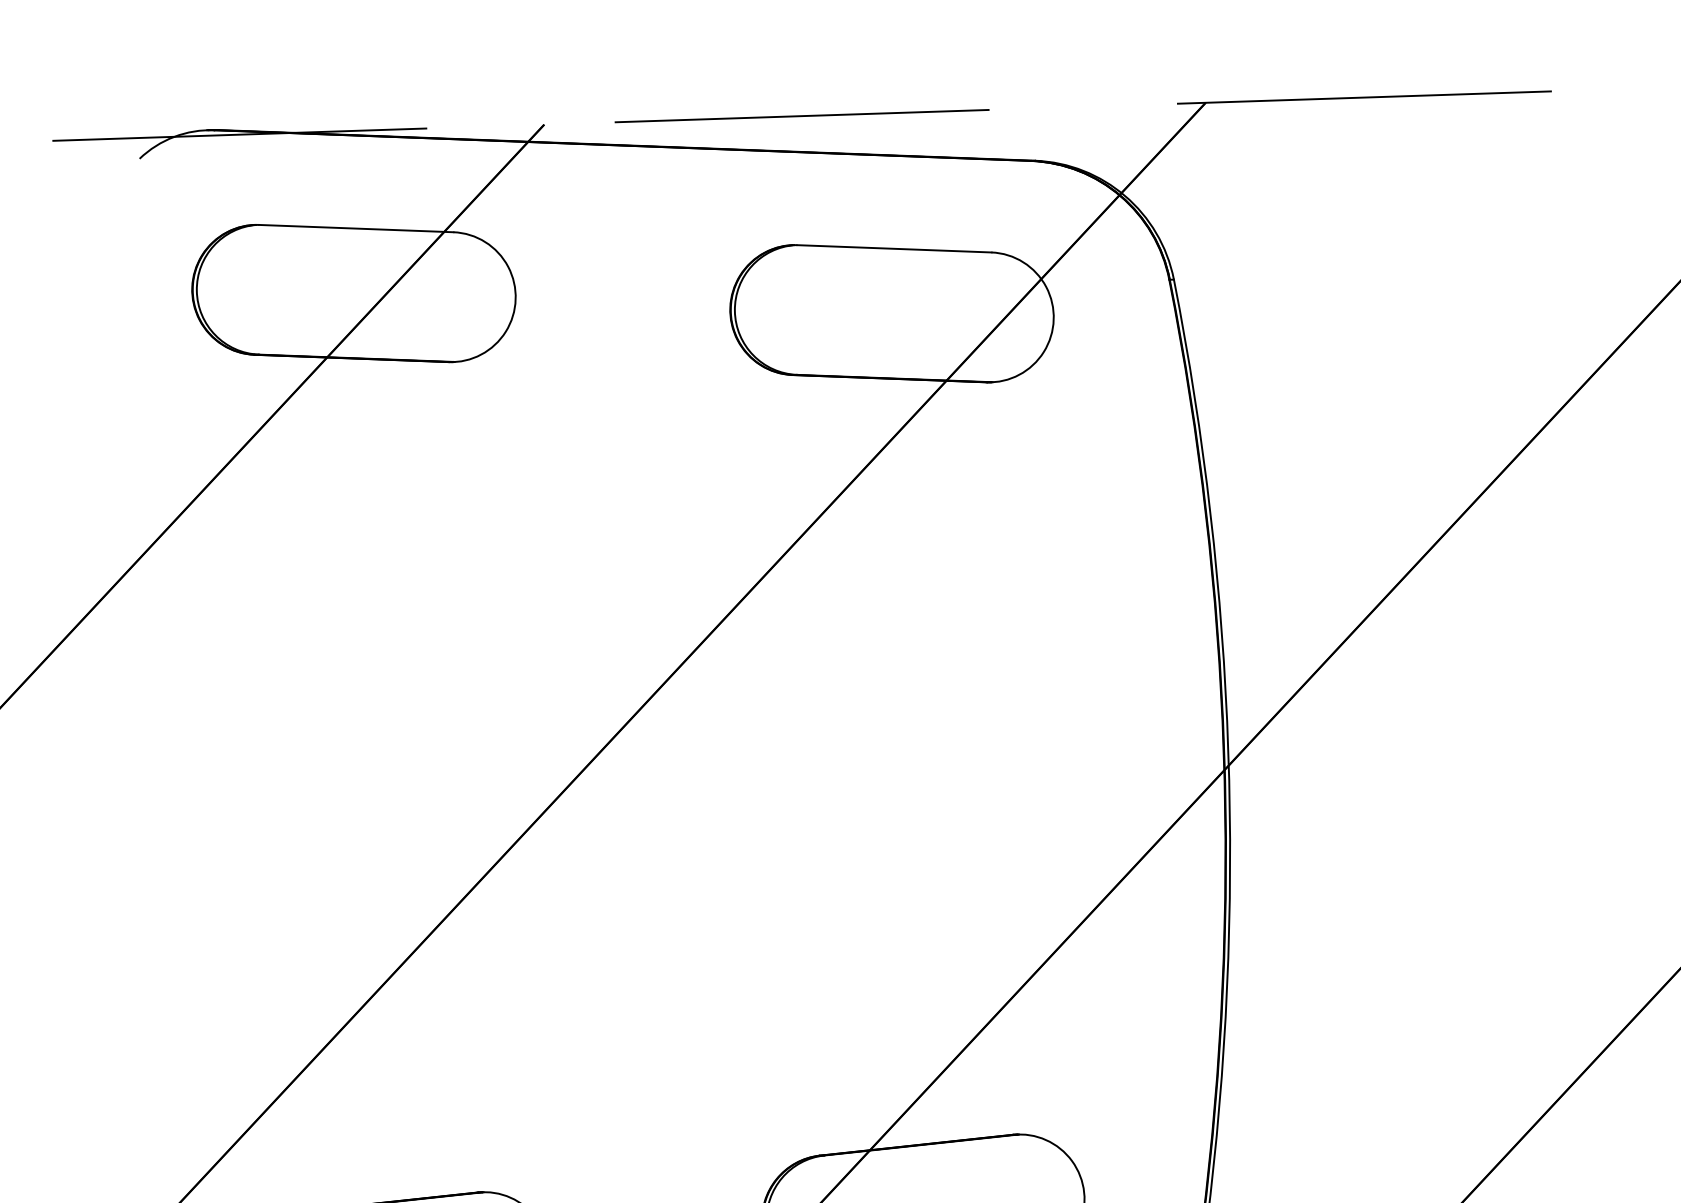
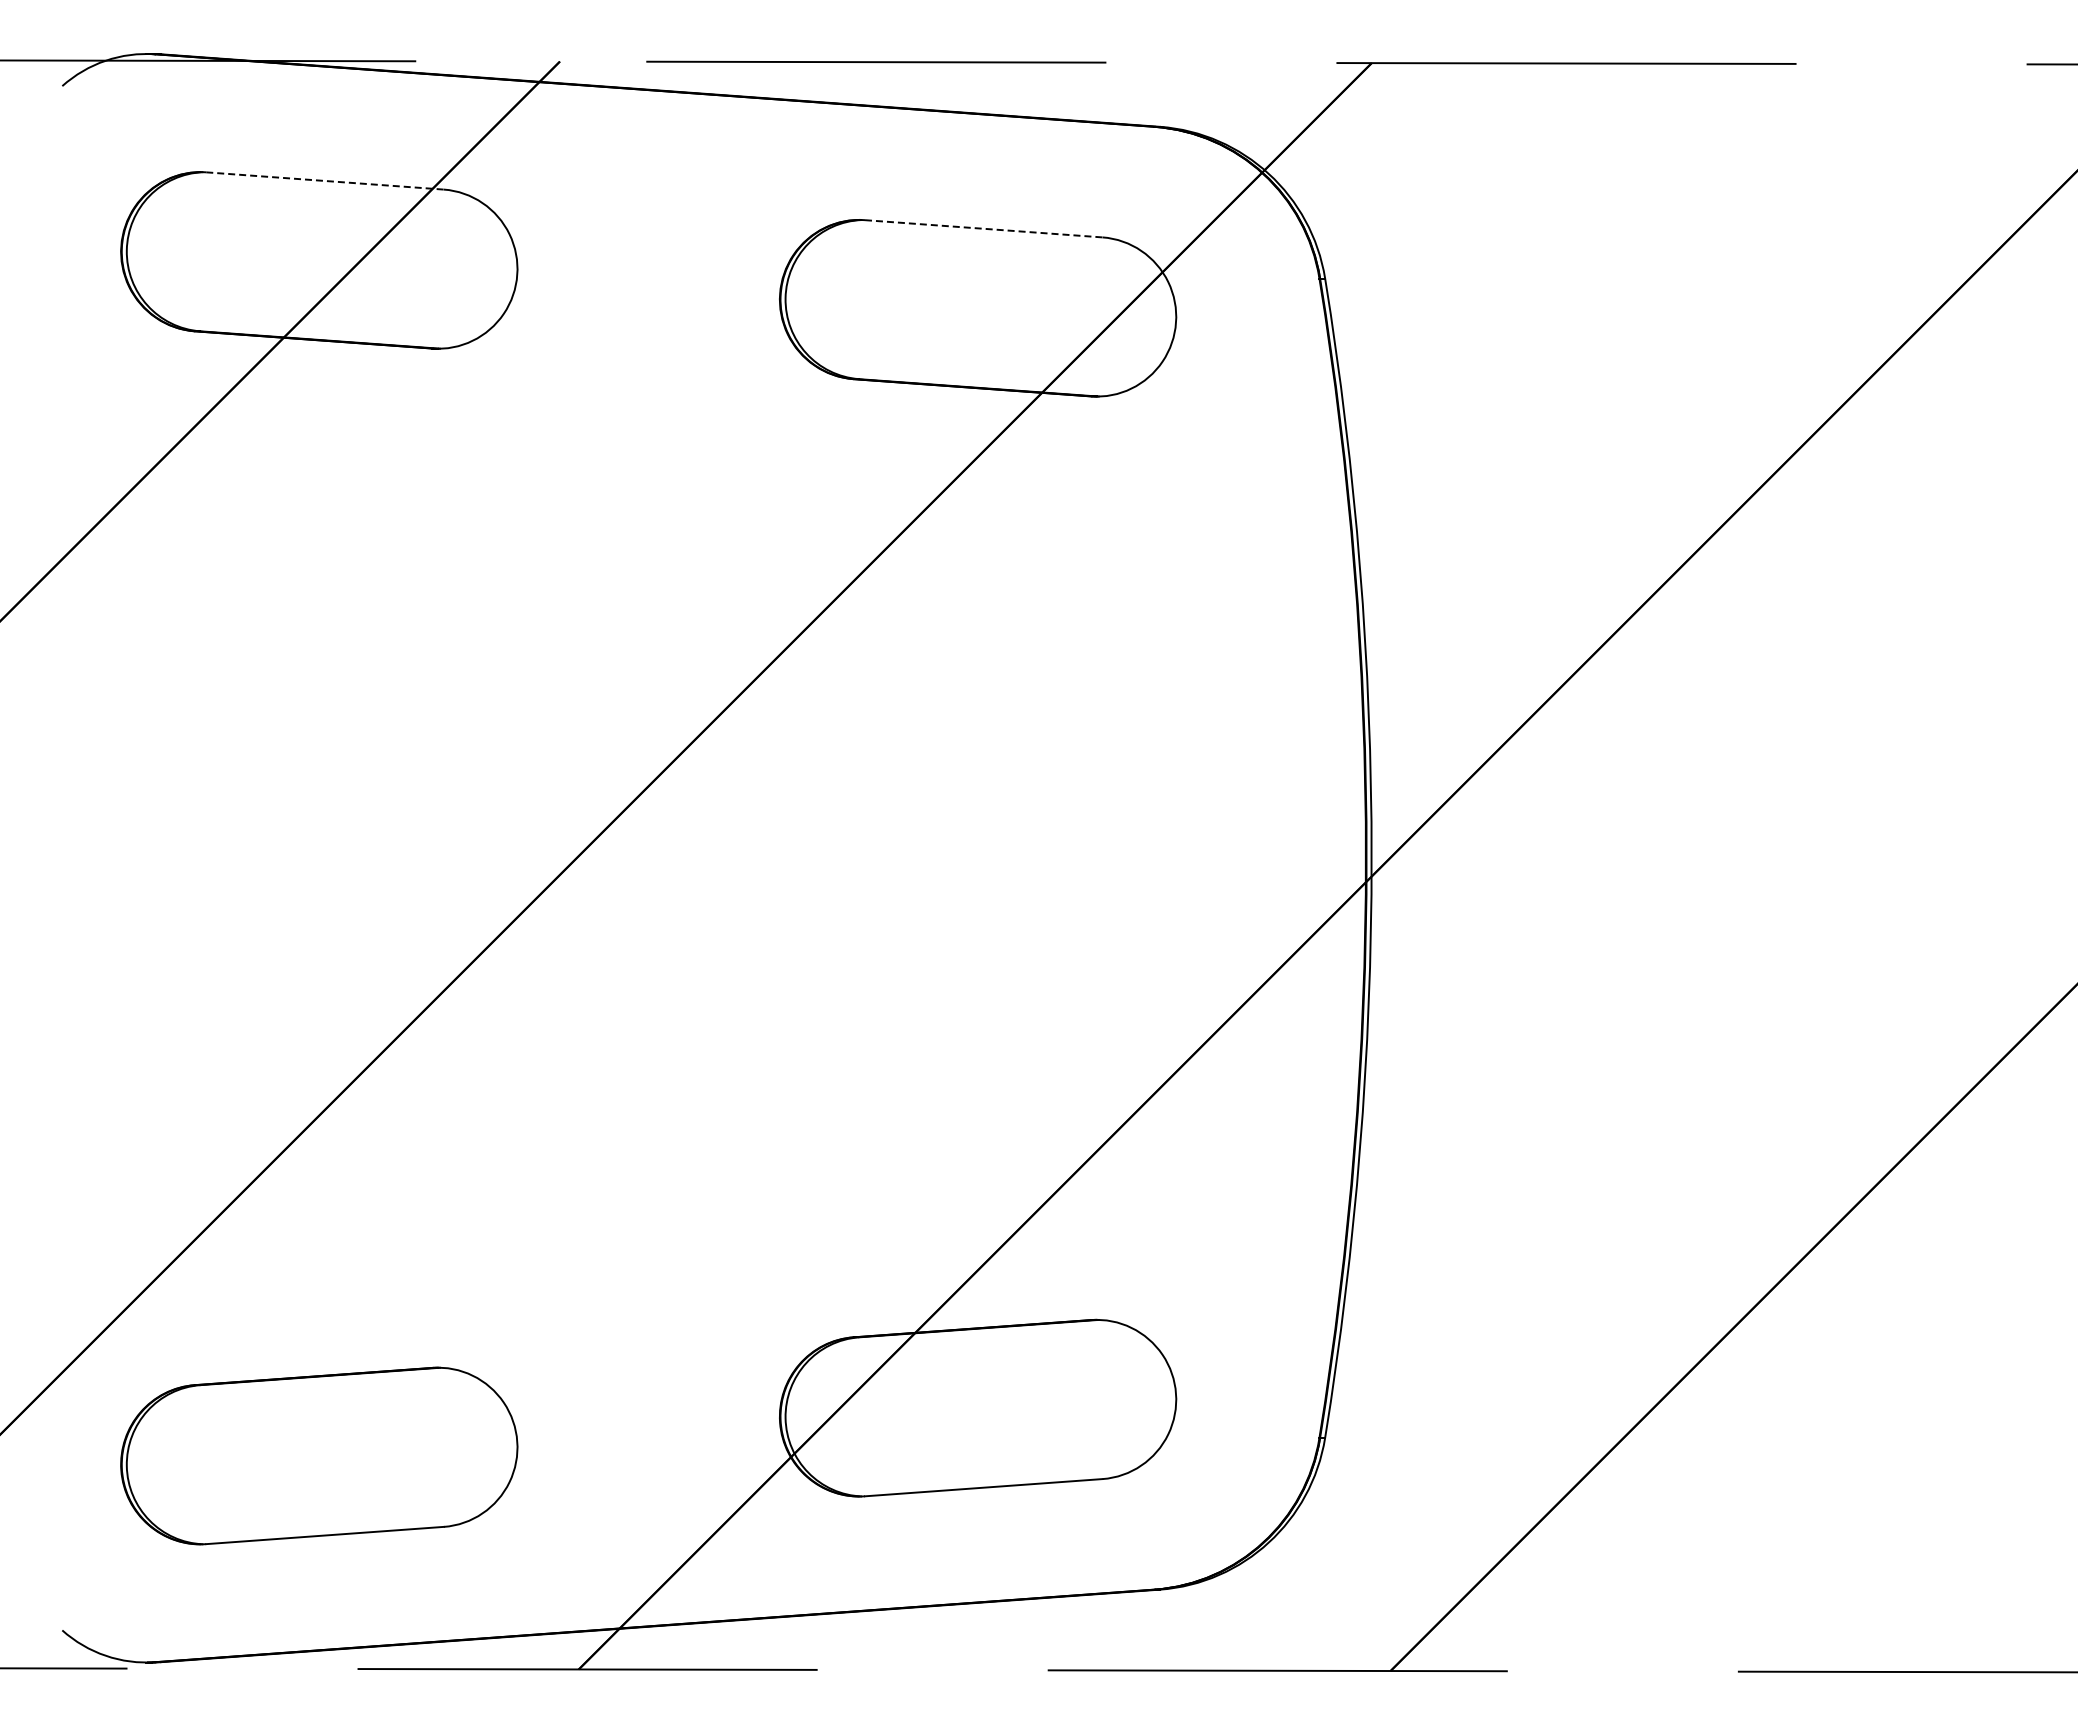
line: (356, 229) -> (325, 181), solid -> dashed
line: (894, 248) -> (984, 228), solid -> dashed

